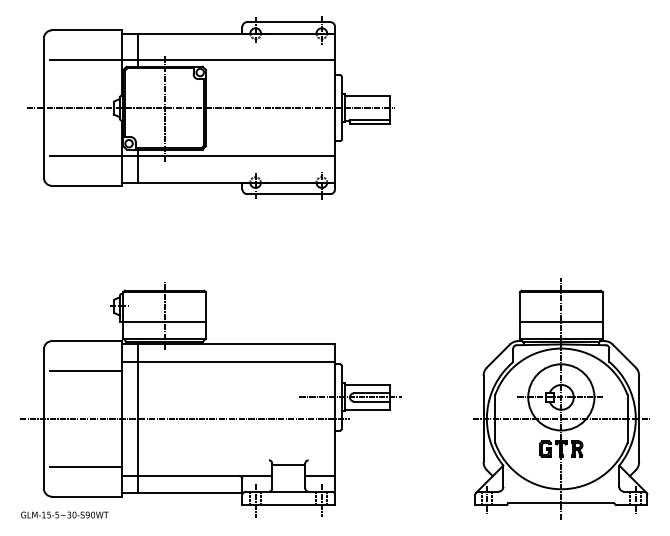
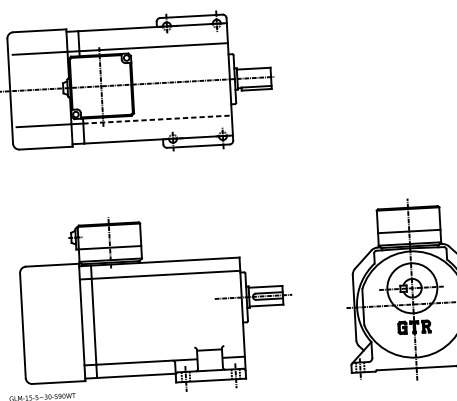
line: (237, 156) -> (158, 119), solid -> dashed
line: (85, 370) -> (52, 287), removed
line: (185, 418) -> (129, 319), removed
line: (85, 466) -> (56, 359), removed

